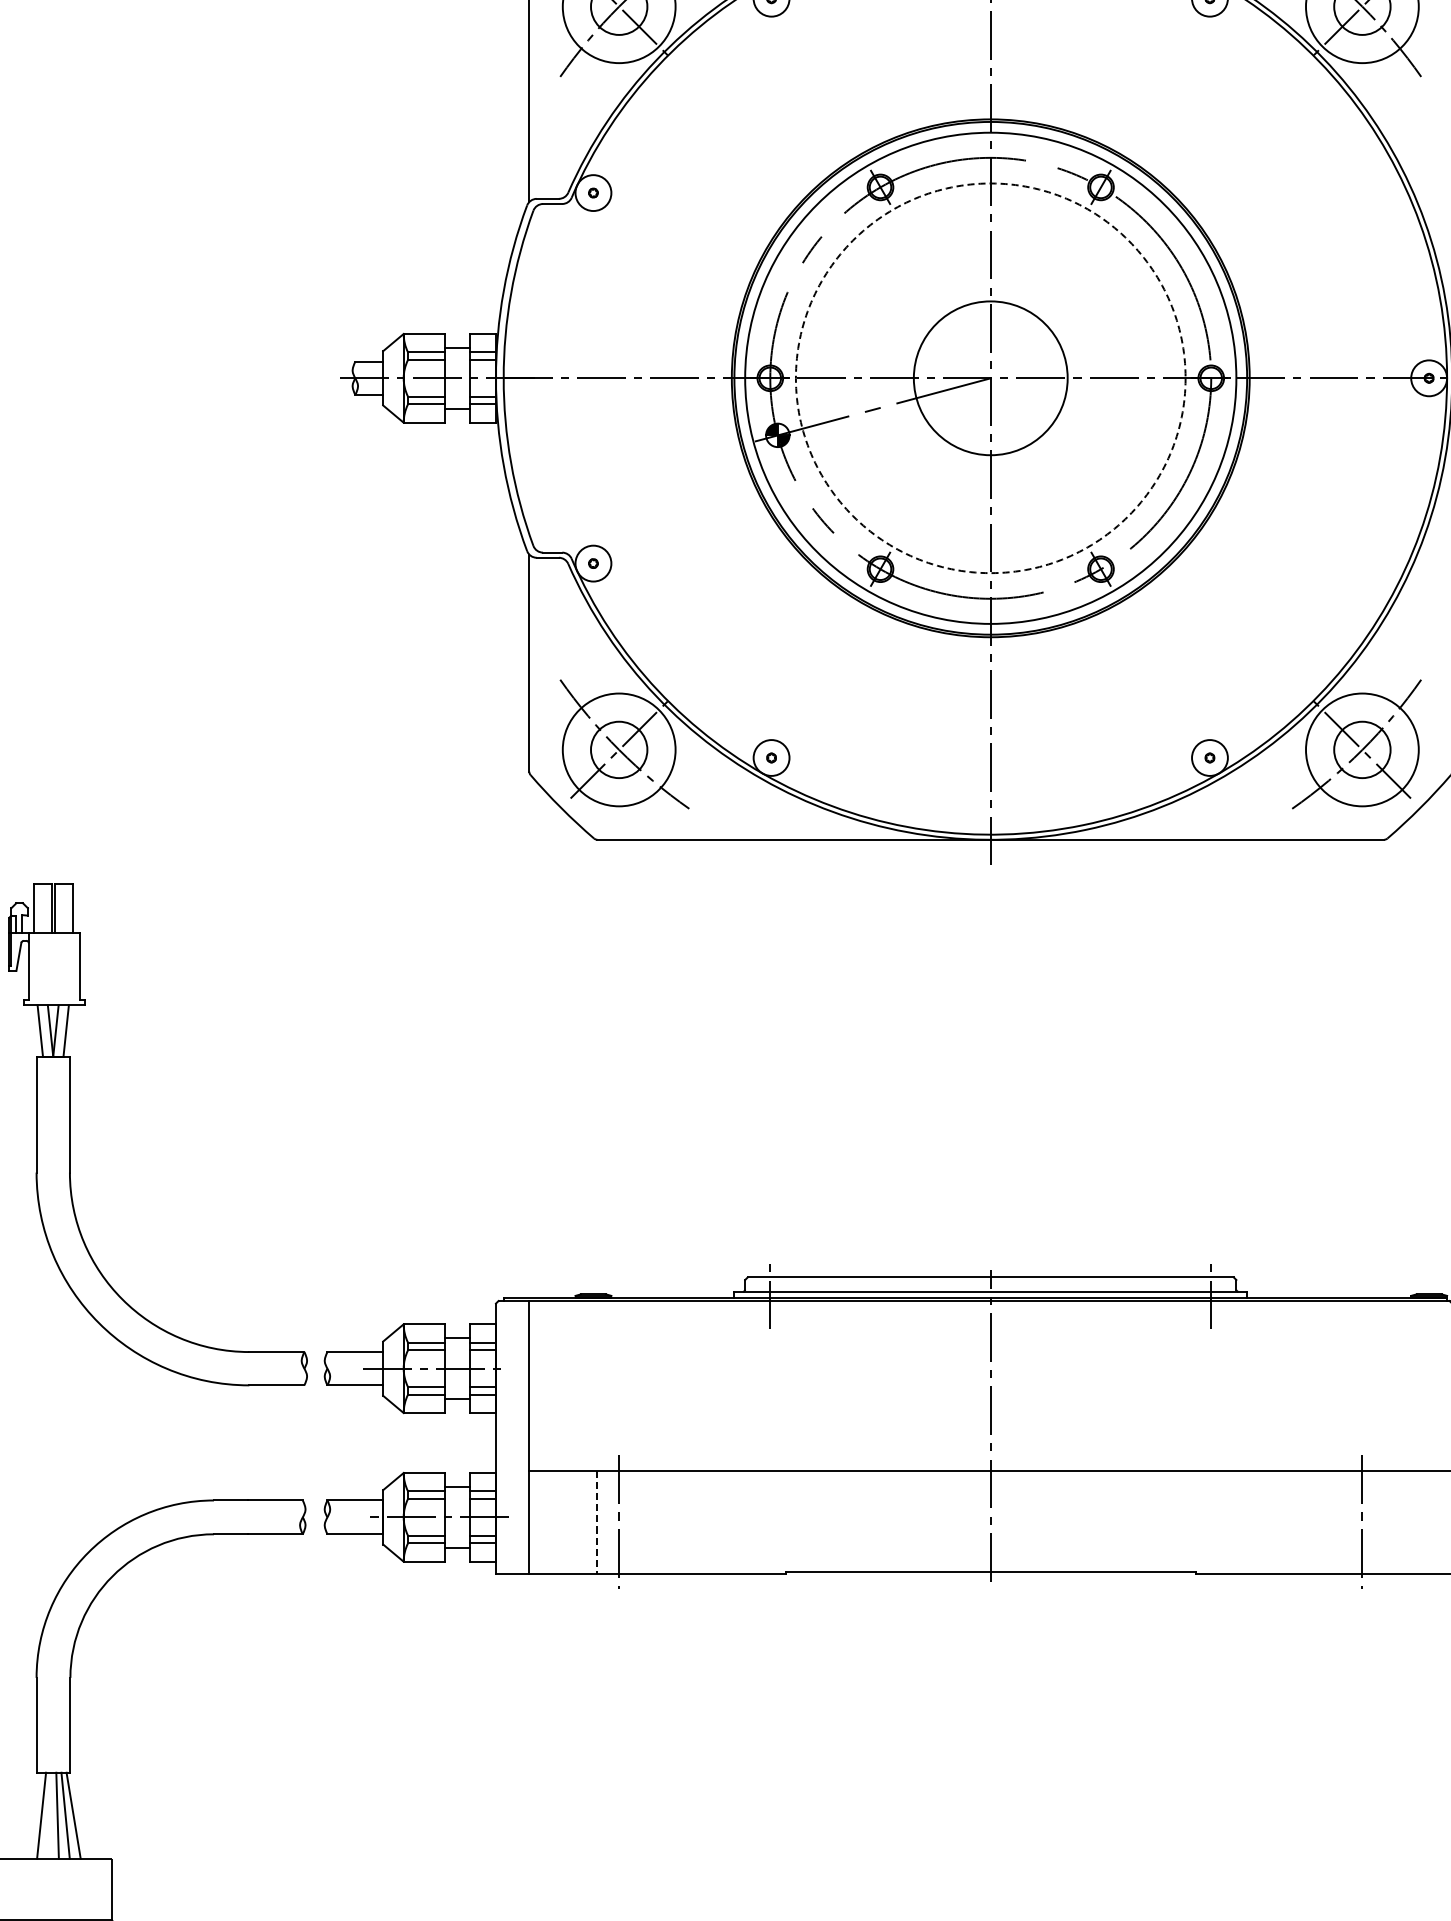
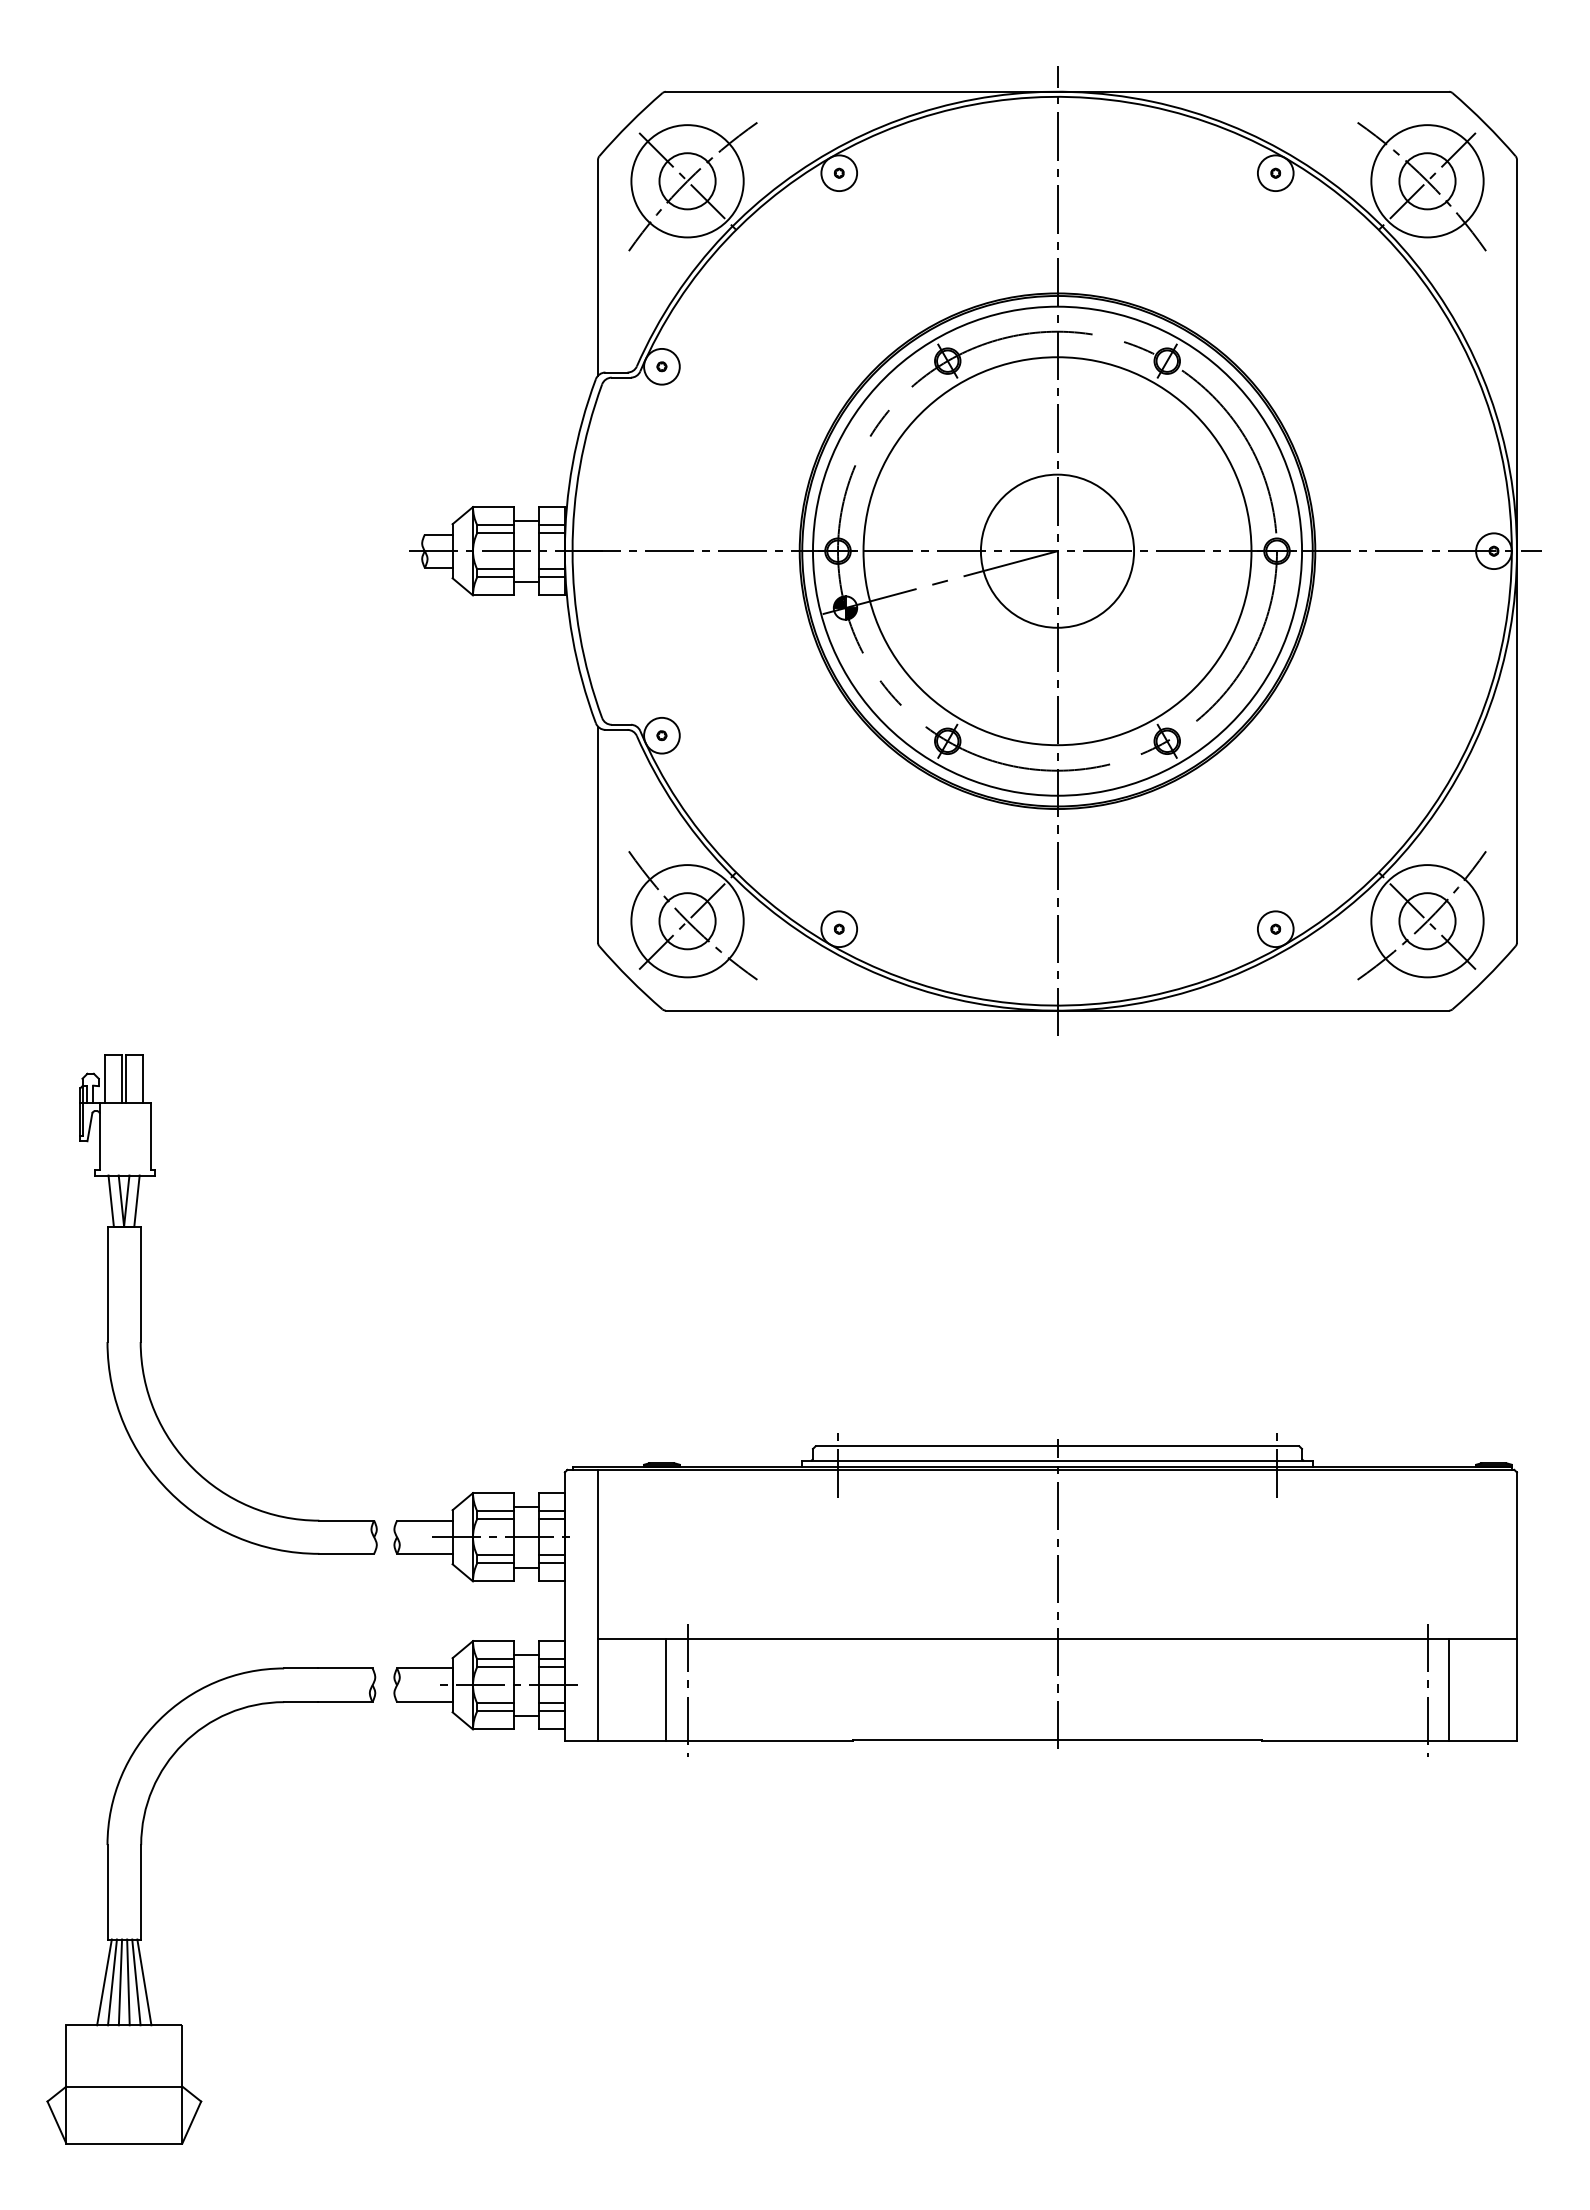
circle: (990, 378) -> (1057, 551), dashed -> solid
line: (597, 1522) -> (665, 1690), dashed -> solid
line: (1384, 1522) -> (1449, 1690), added
line: (33, 1815) -> (104, 1982), added
line: (49, 1815) -> (120, 1982), added

